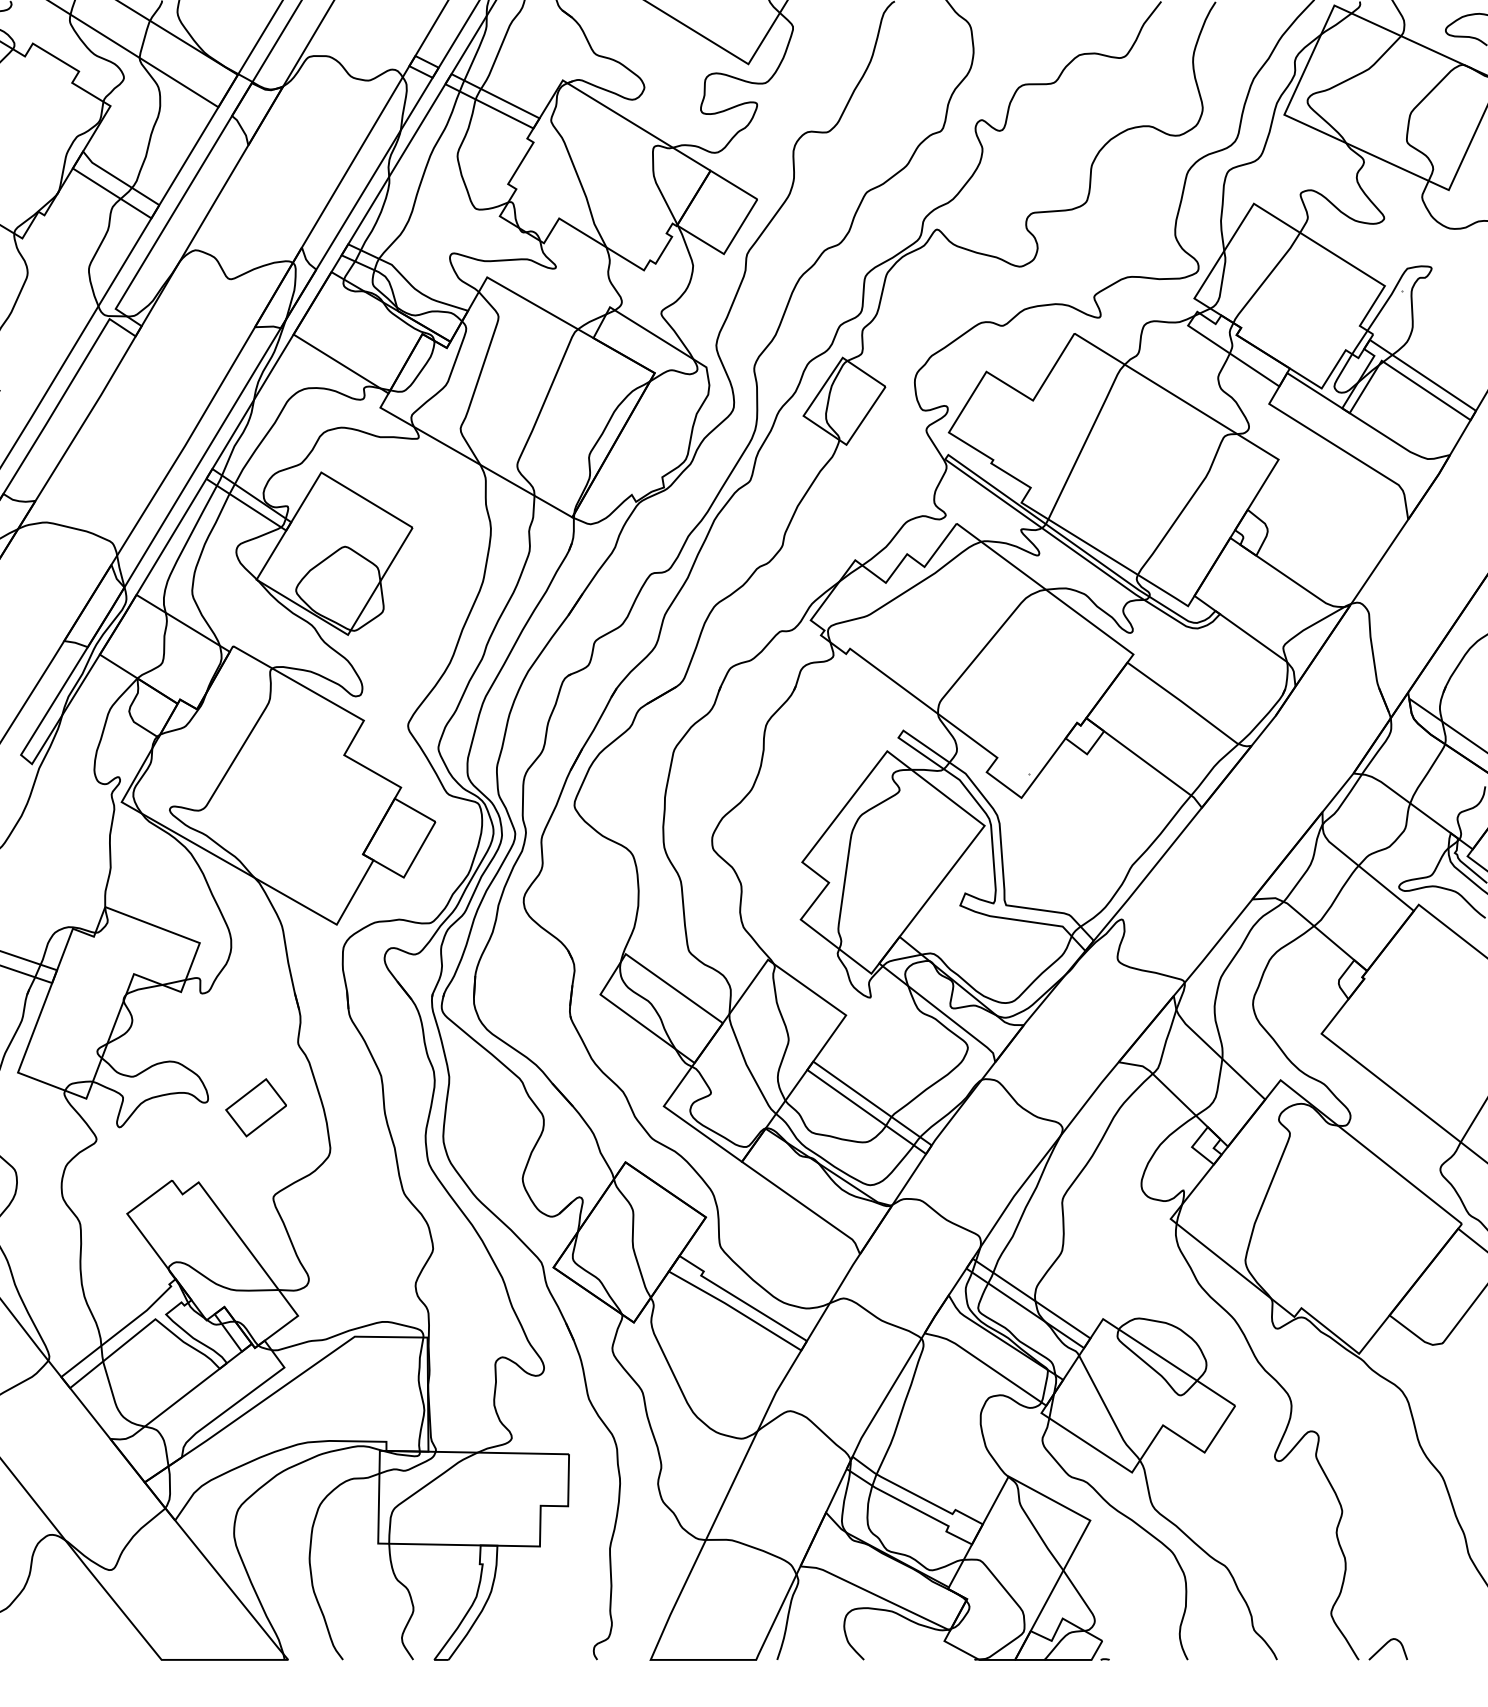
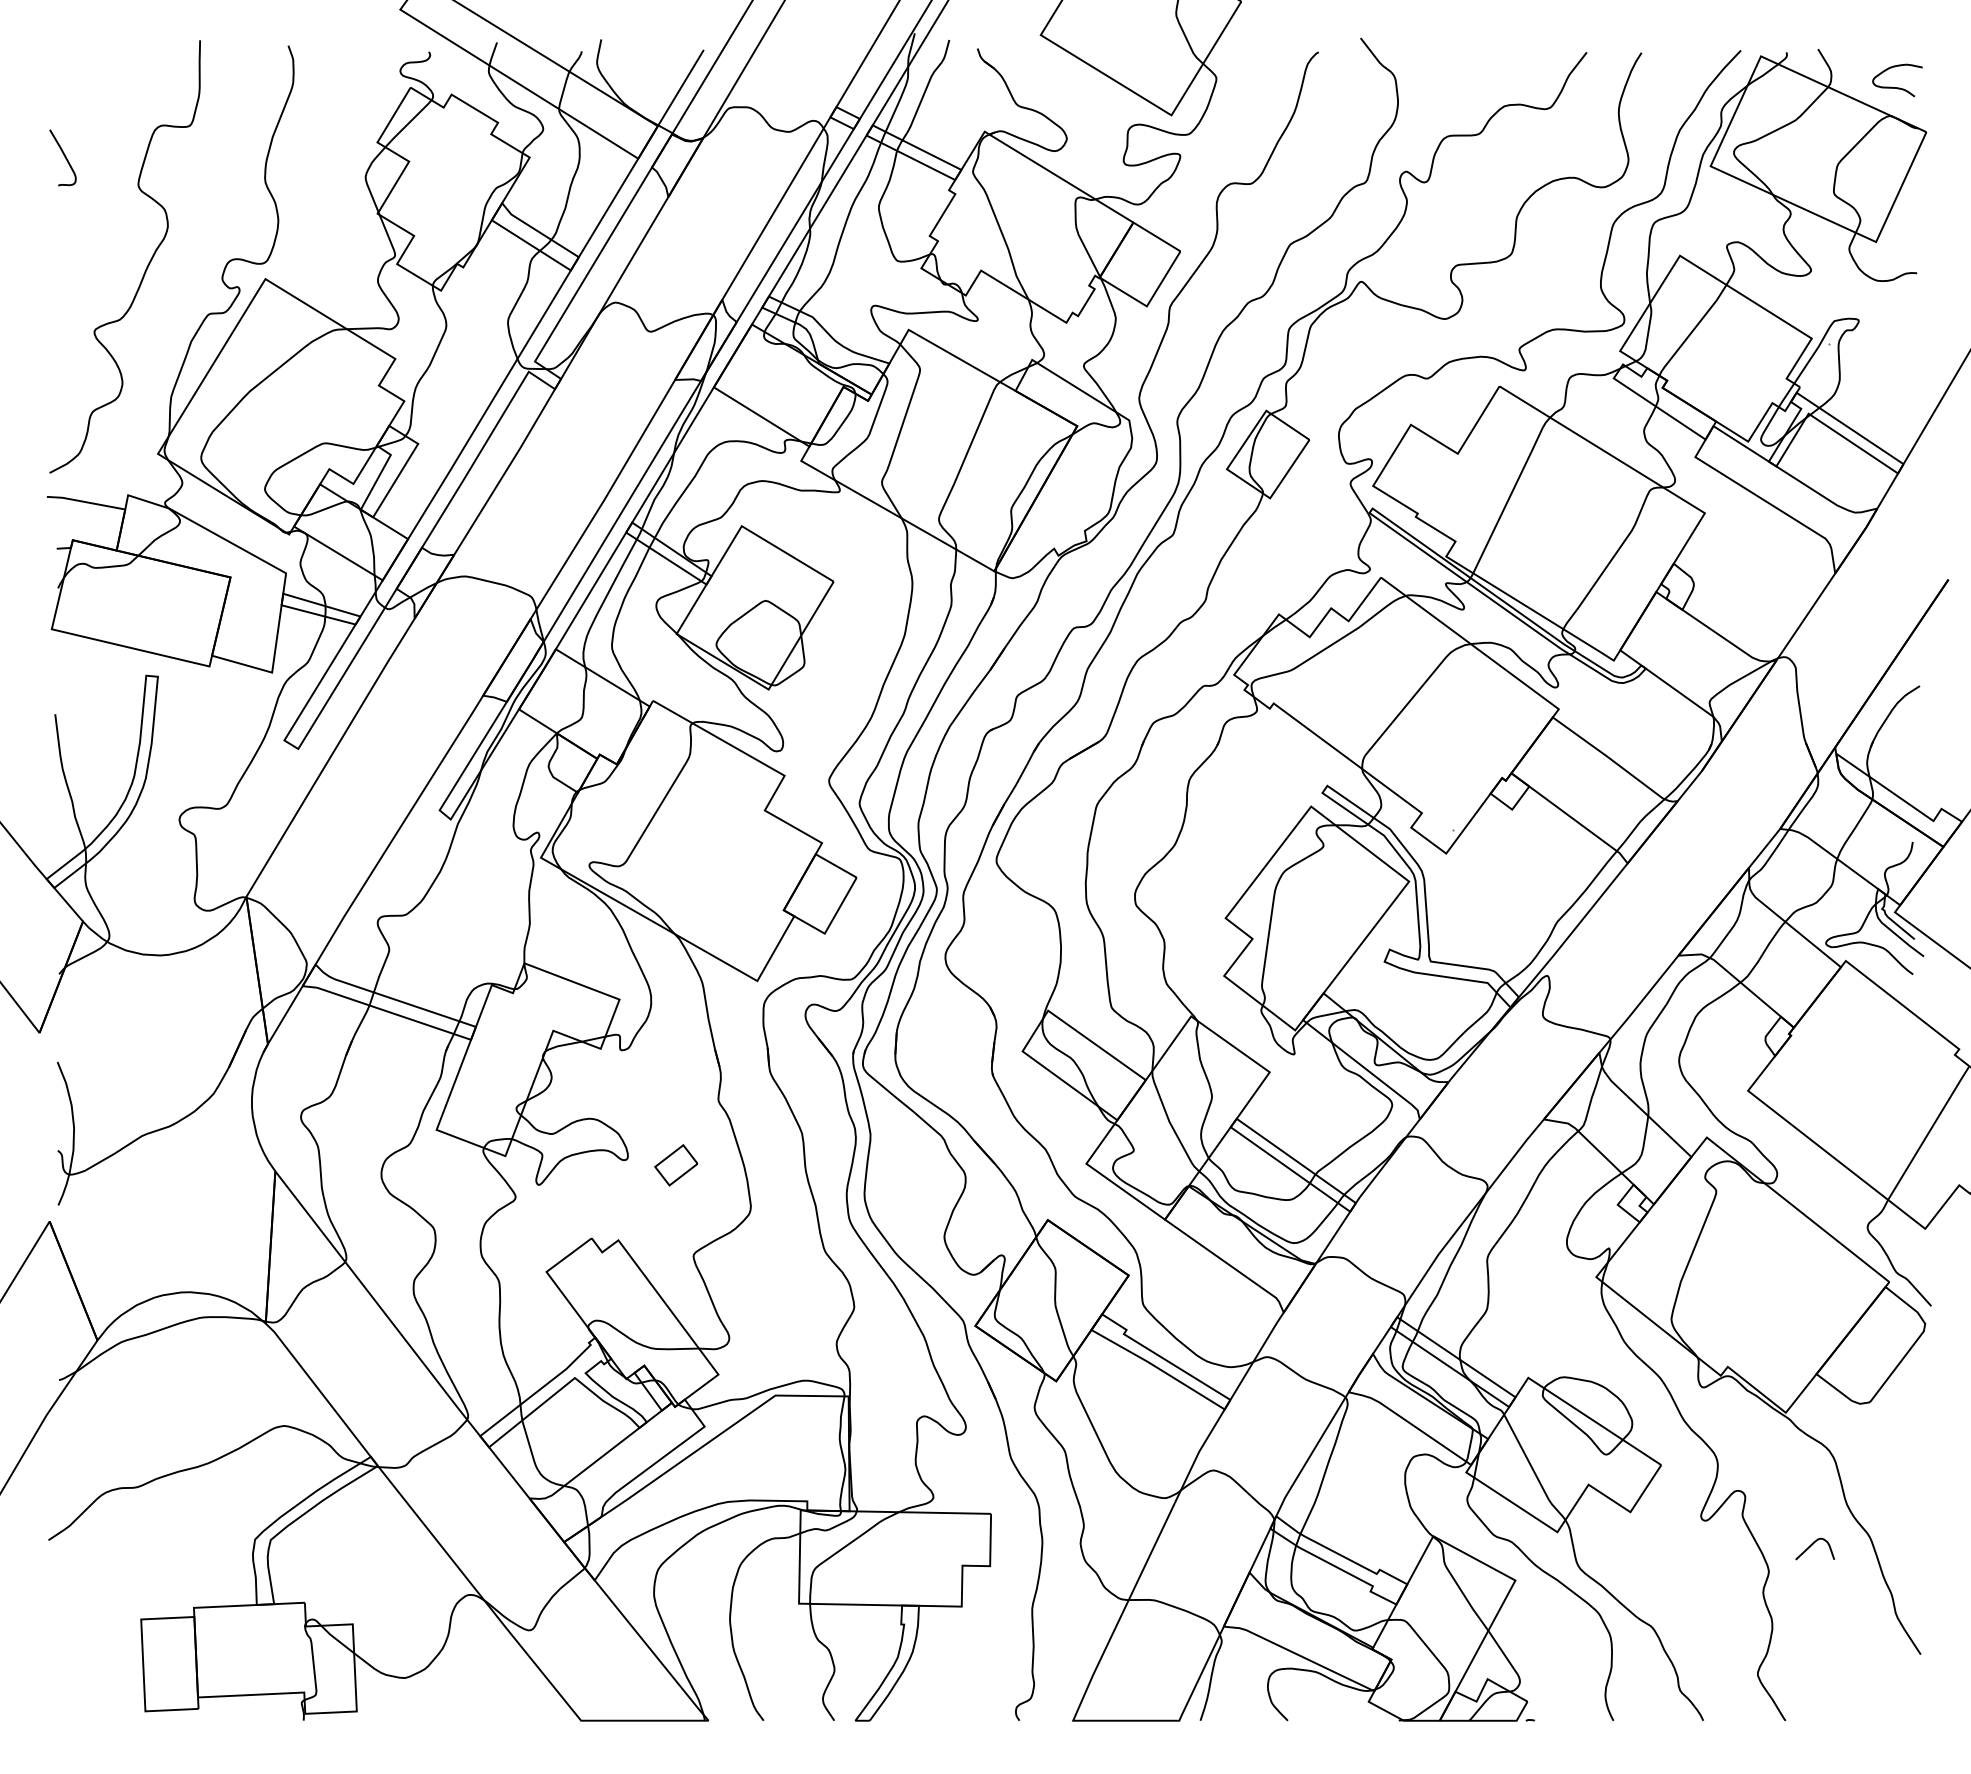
part: (256, 1108) -> (676, 1165), size x0.7
curve: (1385, 1645) -> (1812, 1545), moved

